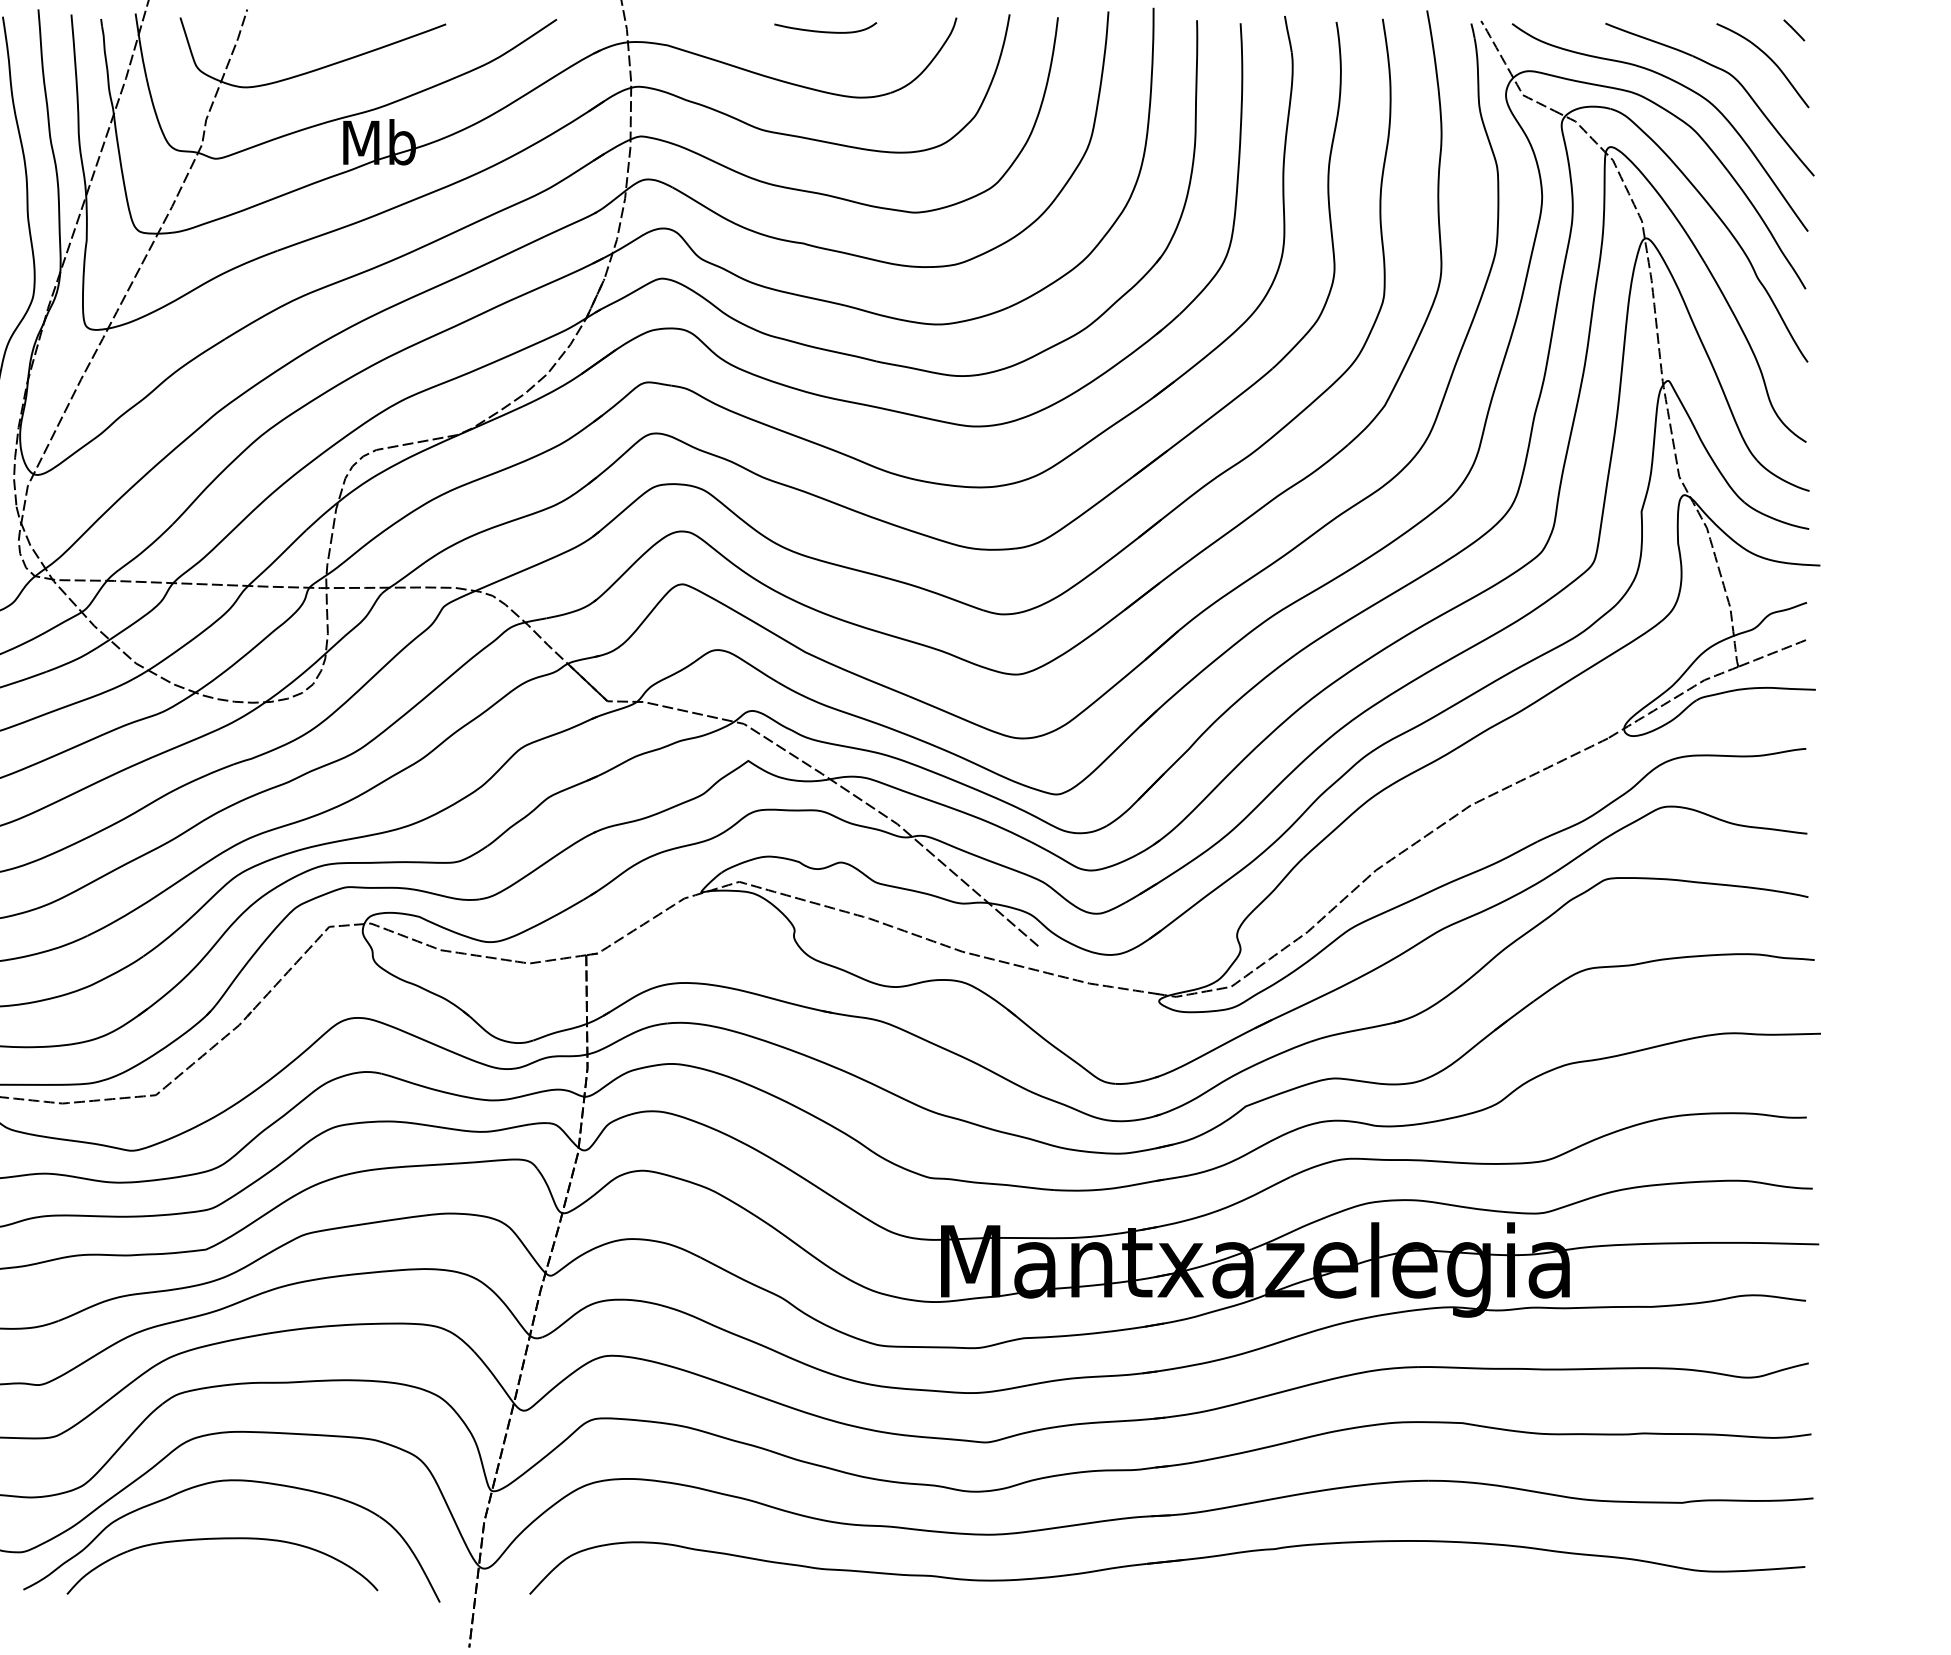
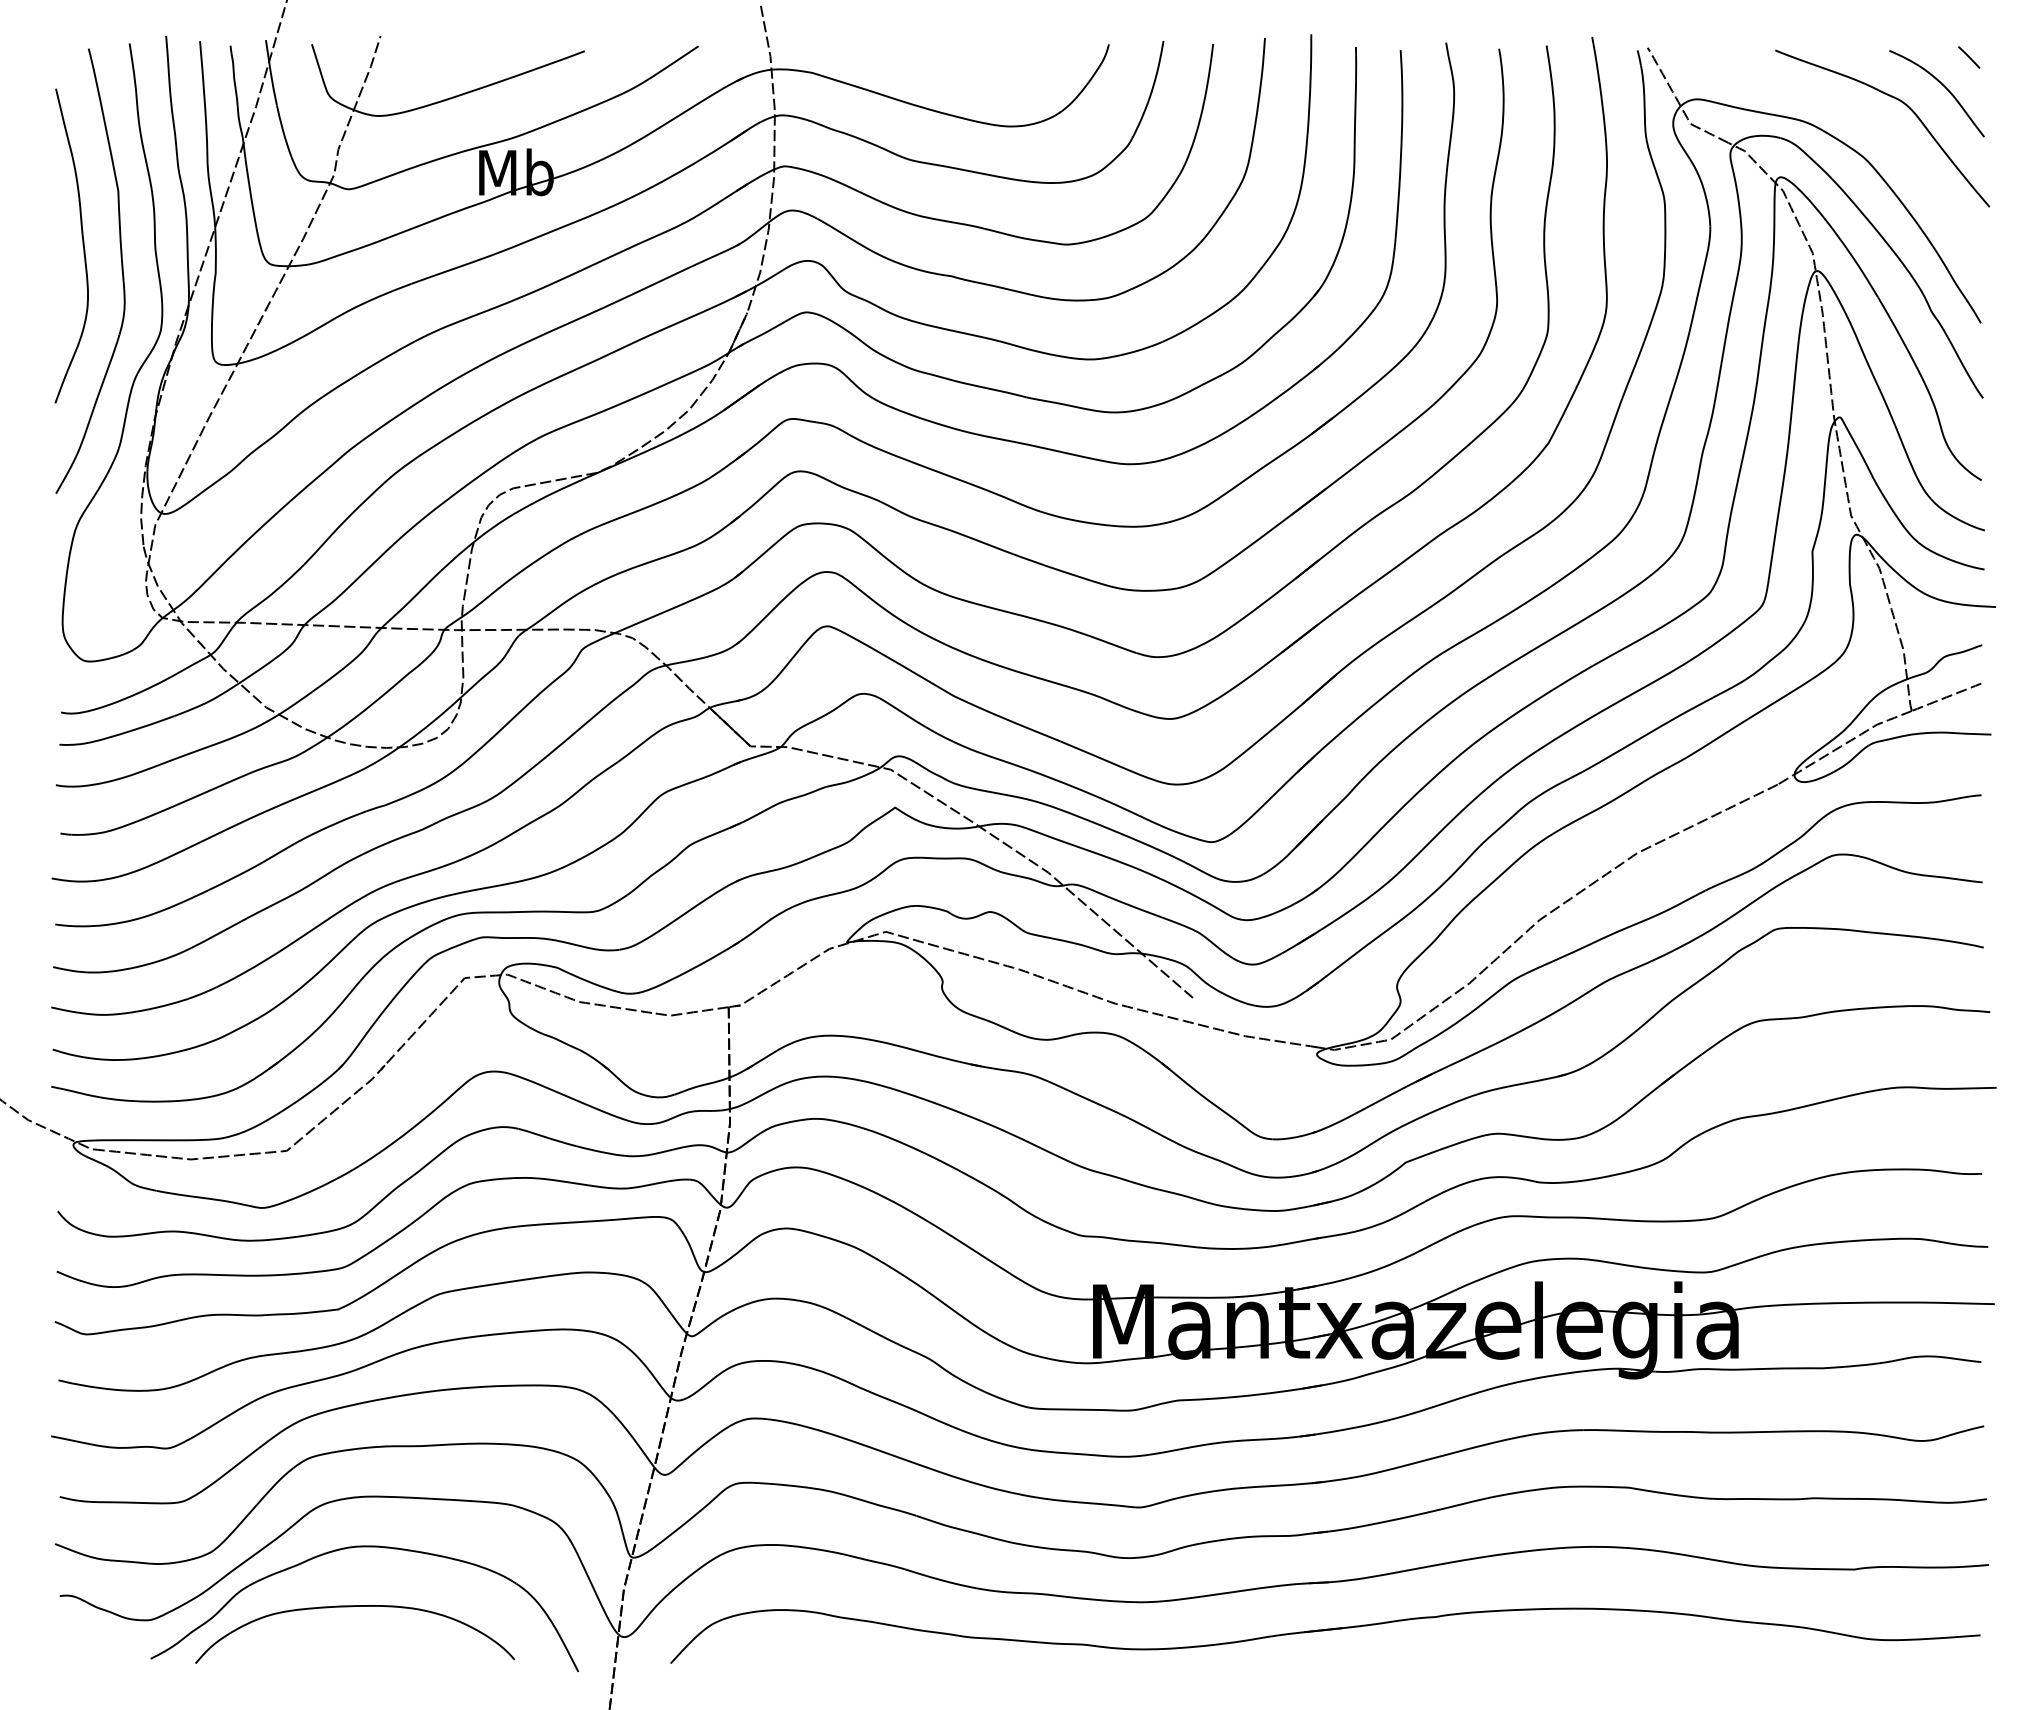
curve: (825, 31) -> (974, 58), removed
curve: (1681, 85) -> (1853, 114), removed

